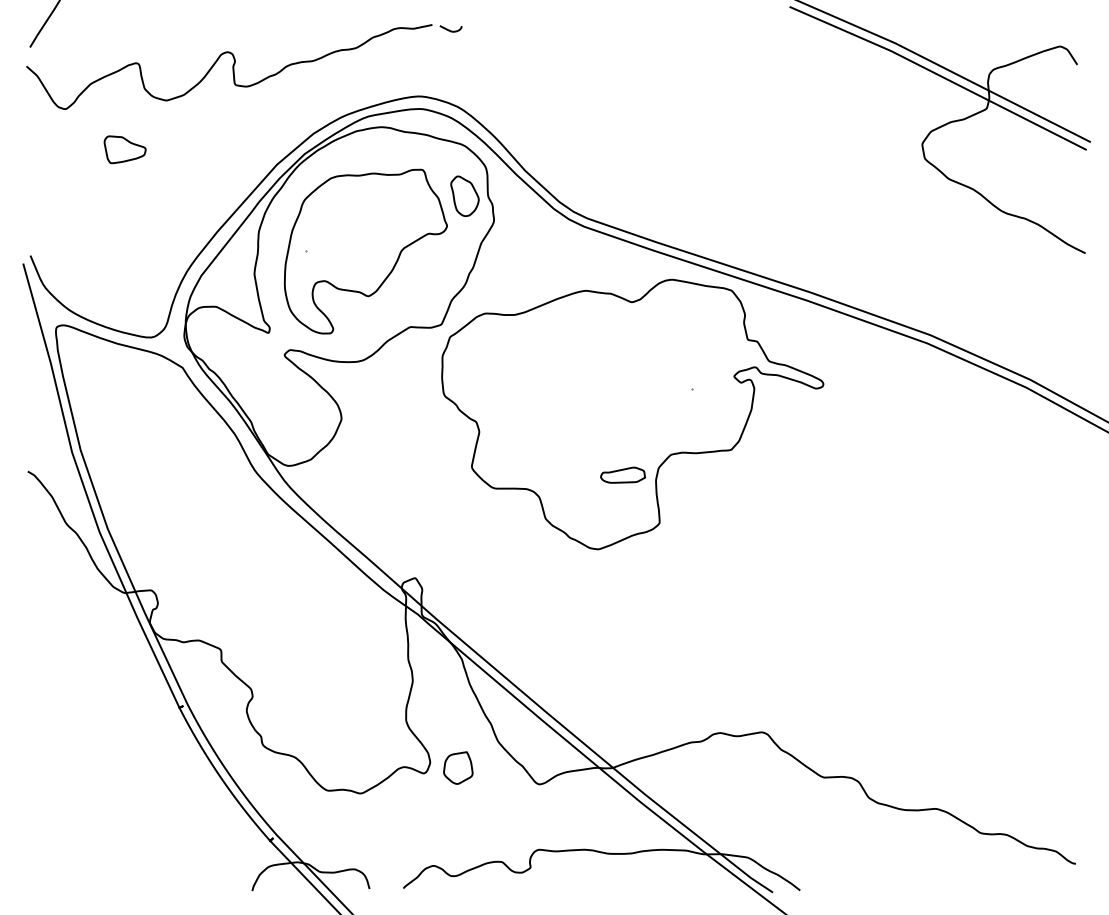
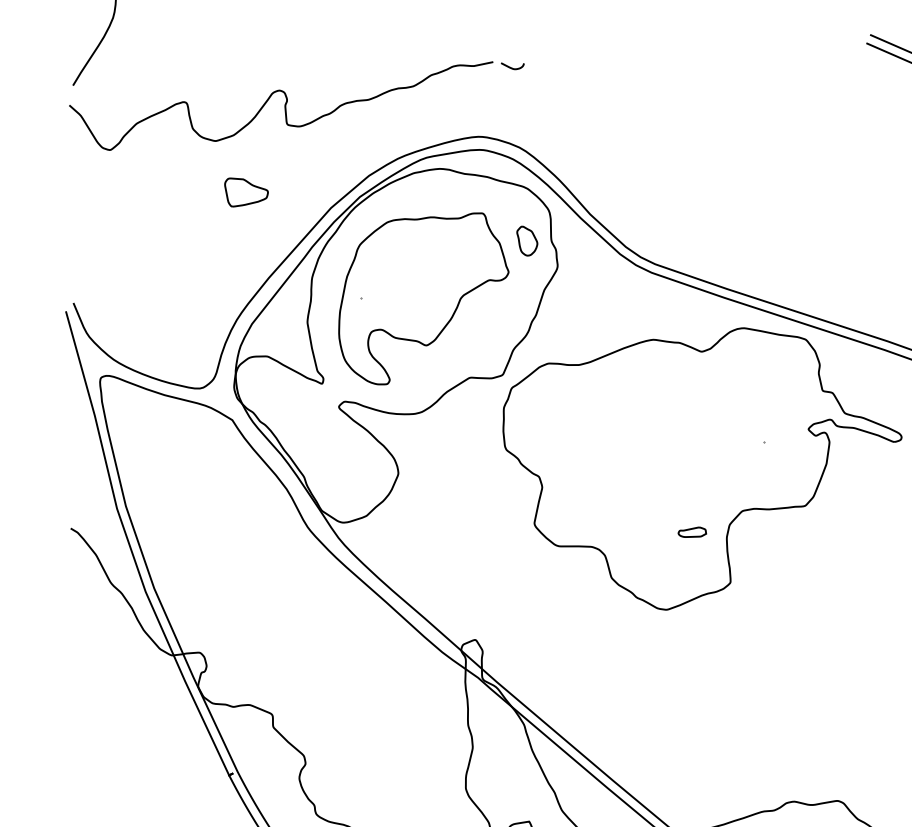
part: (124, 149) -> (245, 192), moved
part: (464, 196) -> (526, 241), size x0.7
part: (622, 474) -> (691, 531), size x0.6

